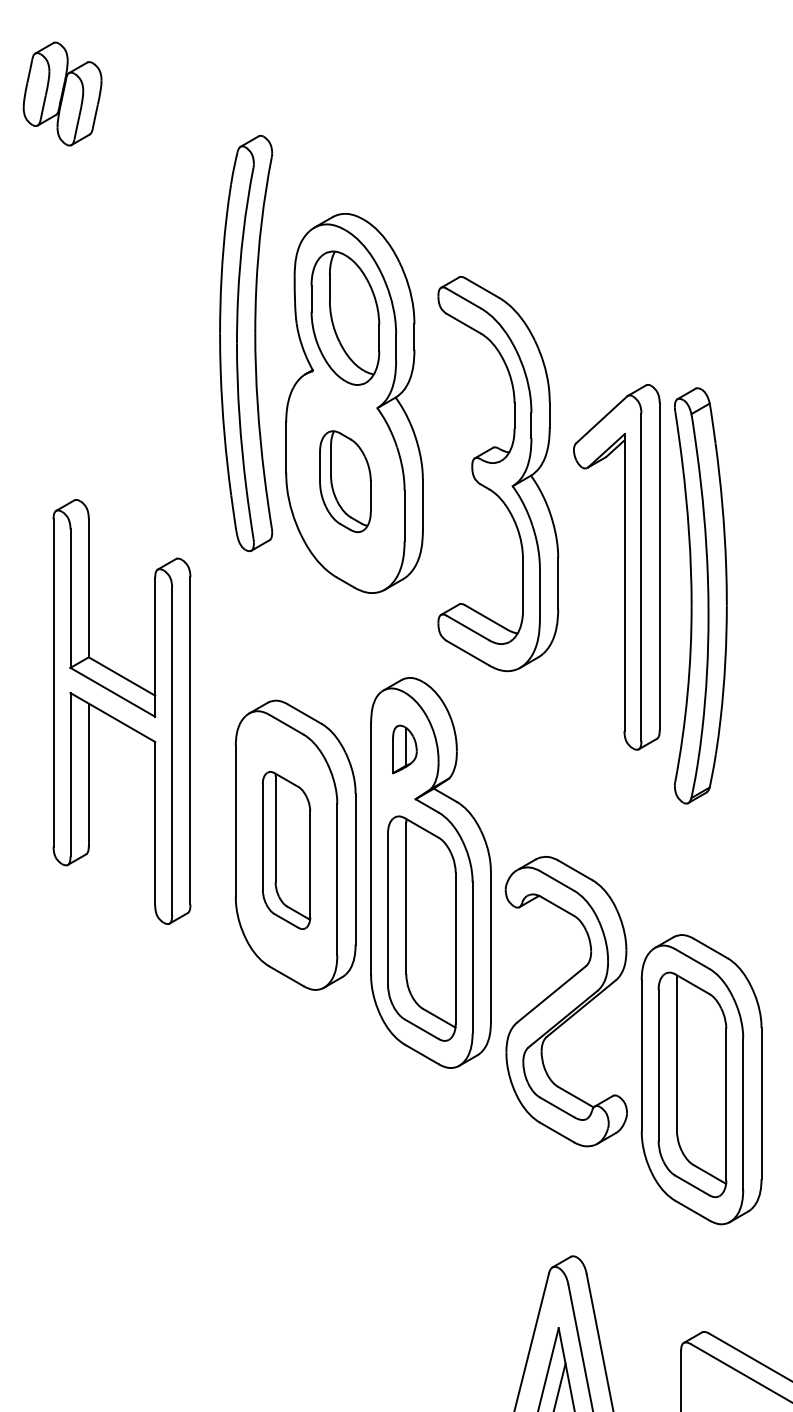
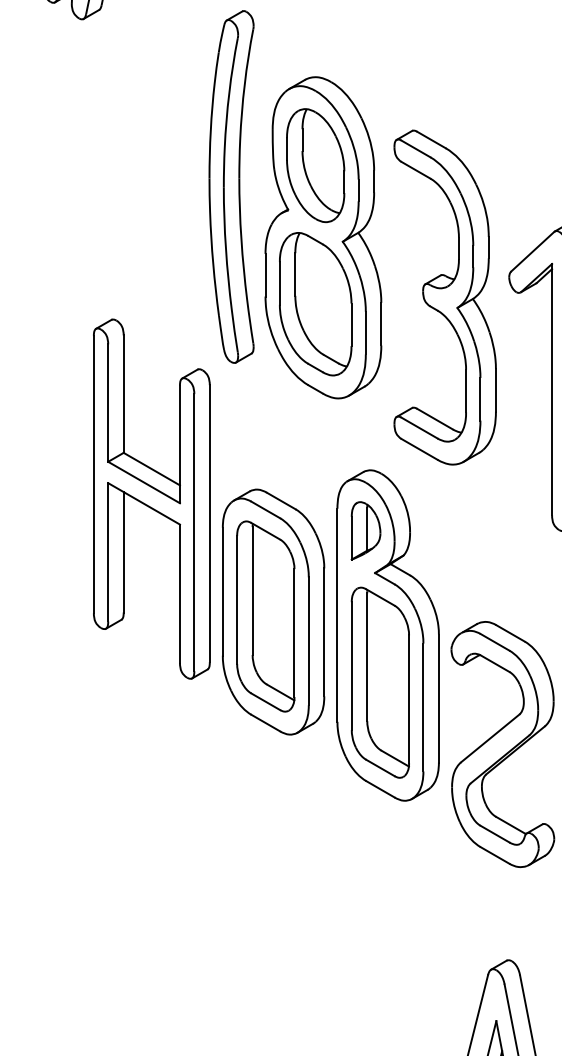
part: (345, 481) -> (315, 303), size x1.67
part: (121, 711) -> (151, 498), moved
part: (404, 749) -> (365, 530), size x1.43
part: (286, 850) -> (265, 616), size x1.43

